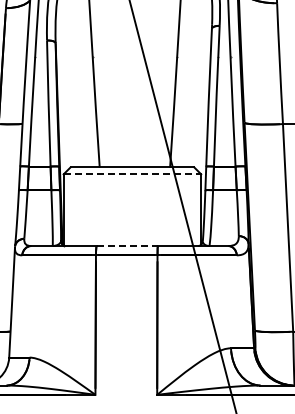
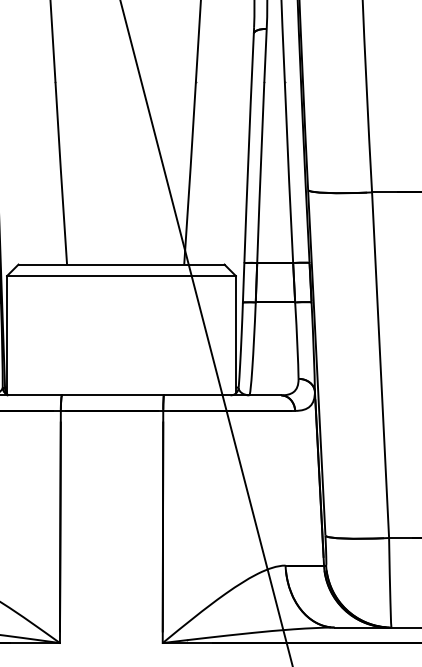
line: (132, 174) -> (121, 276), dashed -> solid
line: (127, 246) -> (113, 396), dashed -> solid

